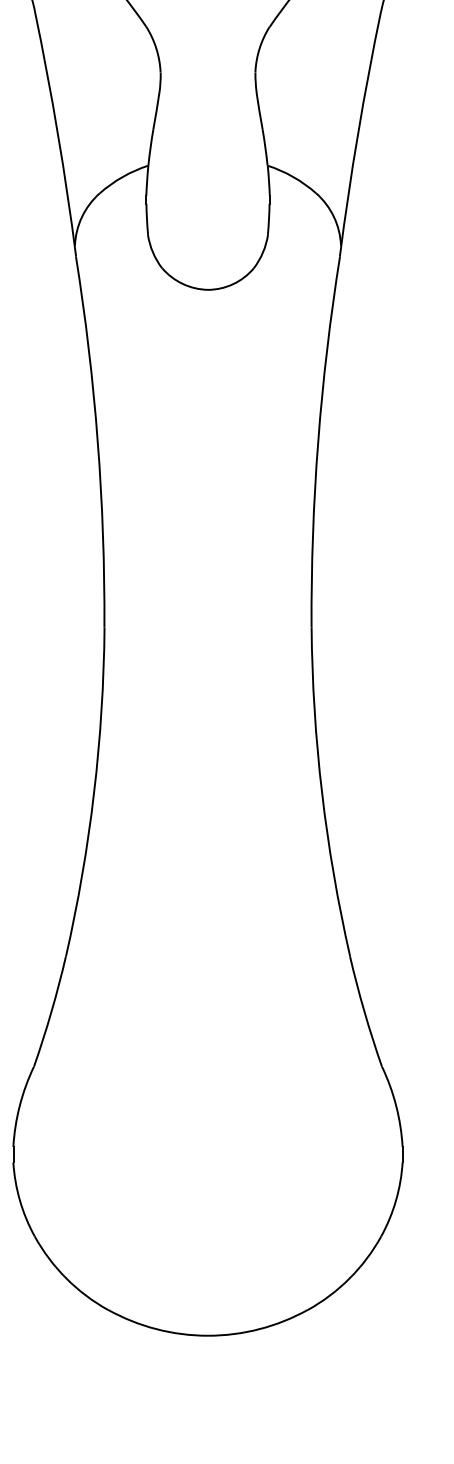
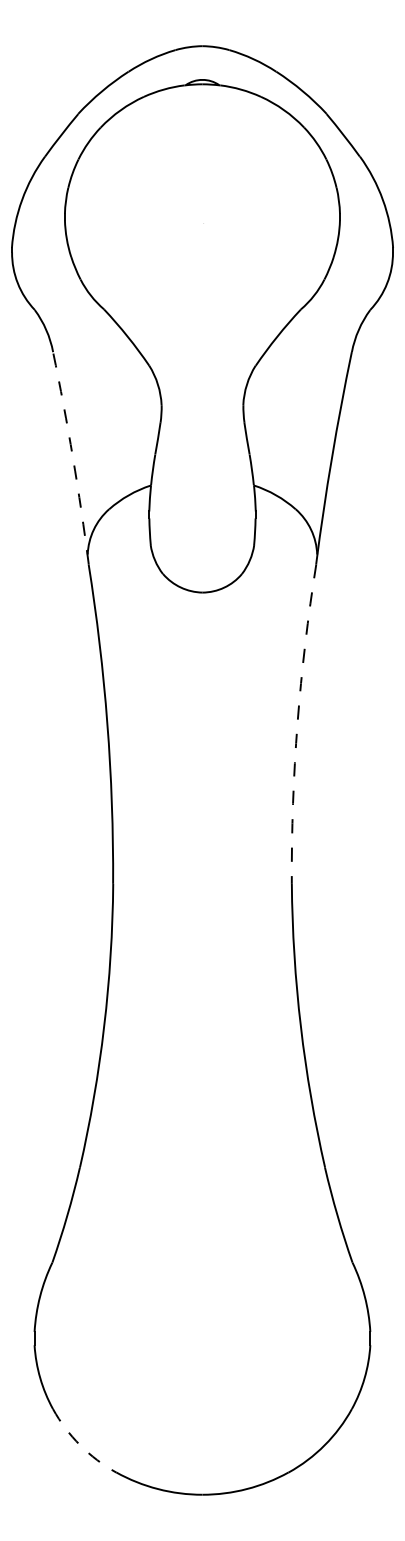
arc: (57, 133) -> (72, 457), solid -> dashed
arc: (318, 441) -> (297, 723), solid -> dashed
arc: (66, 1278) -> (80, 1445), solid -> dashed

